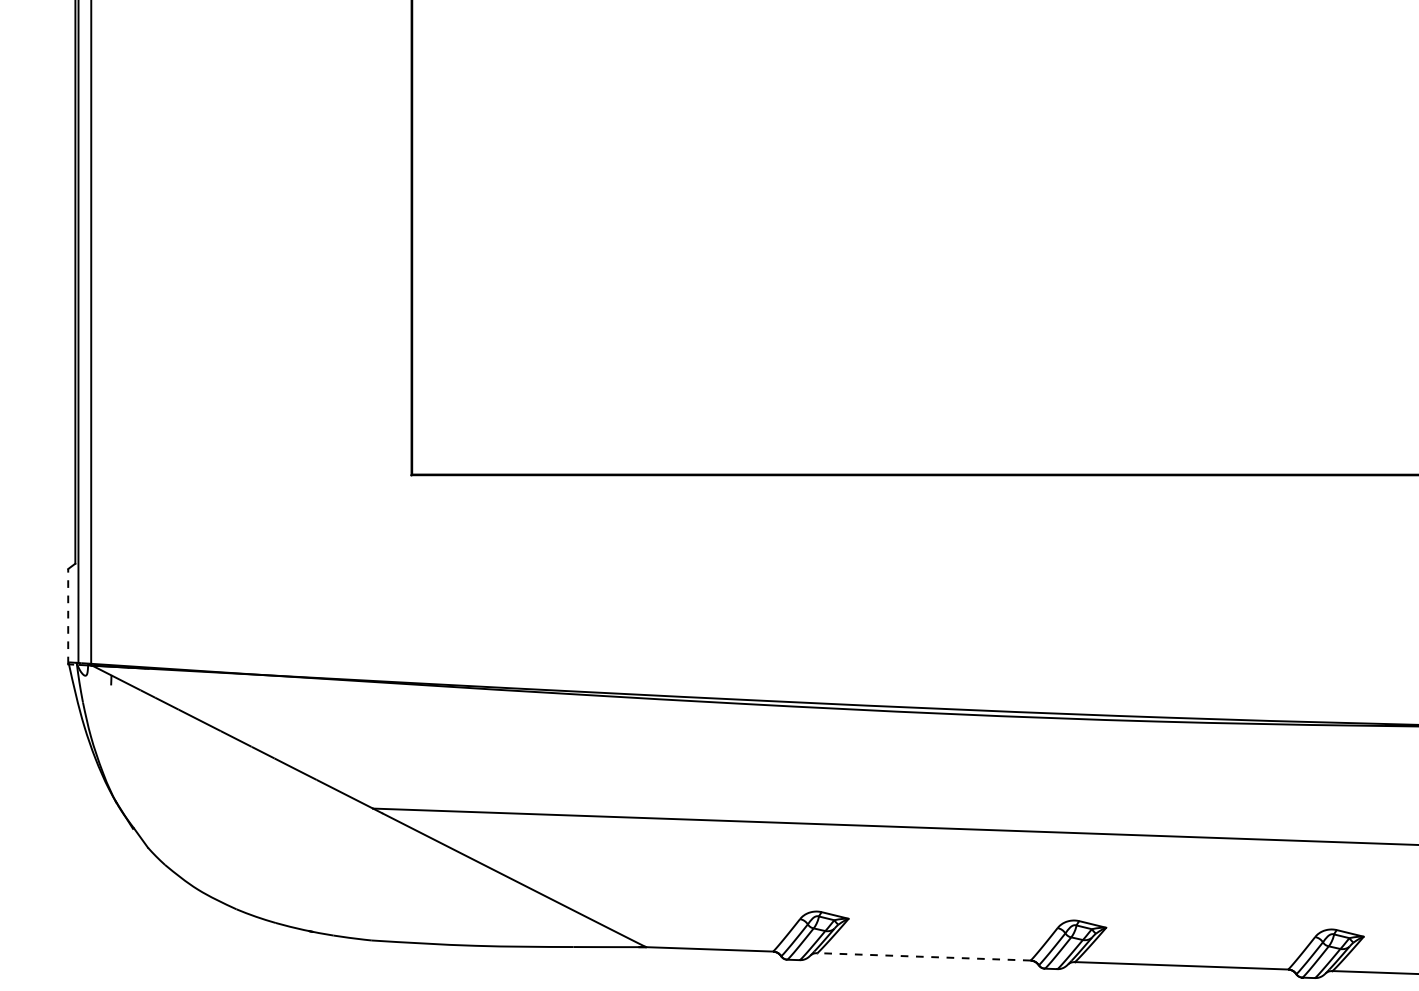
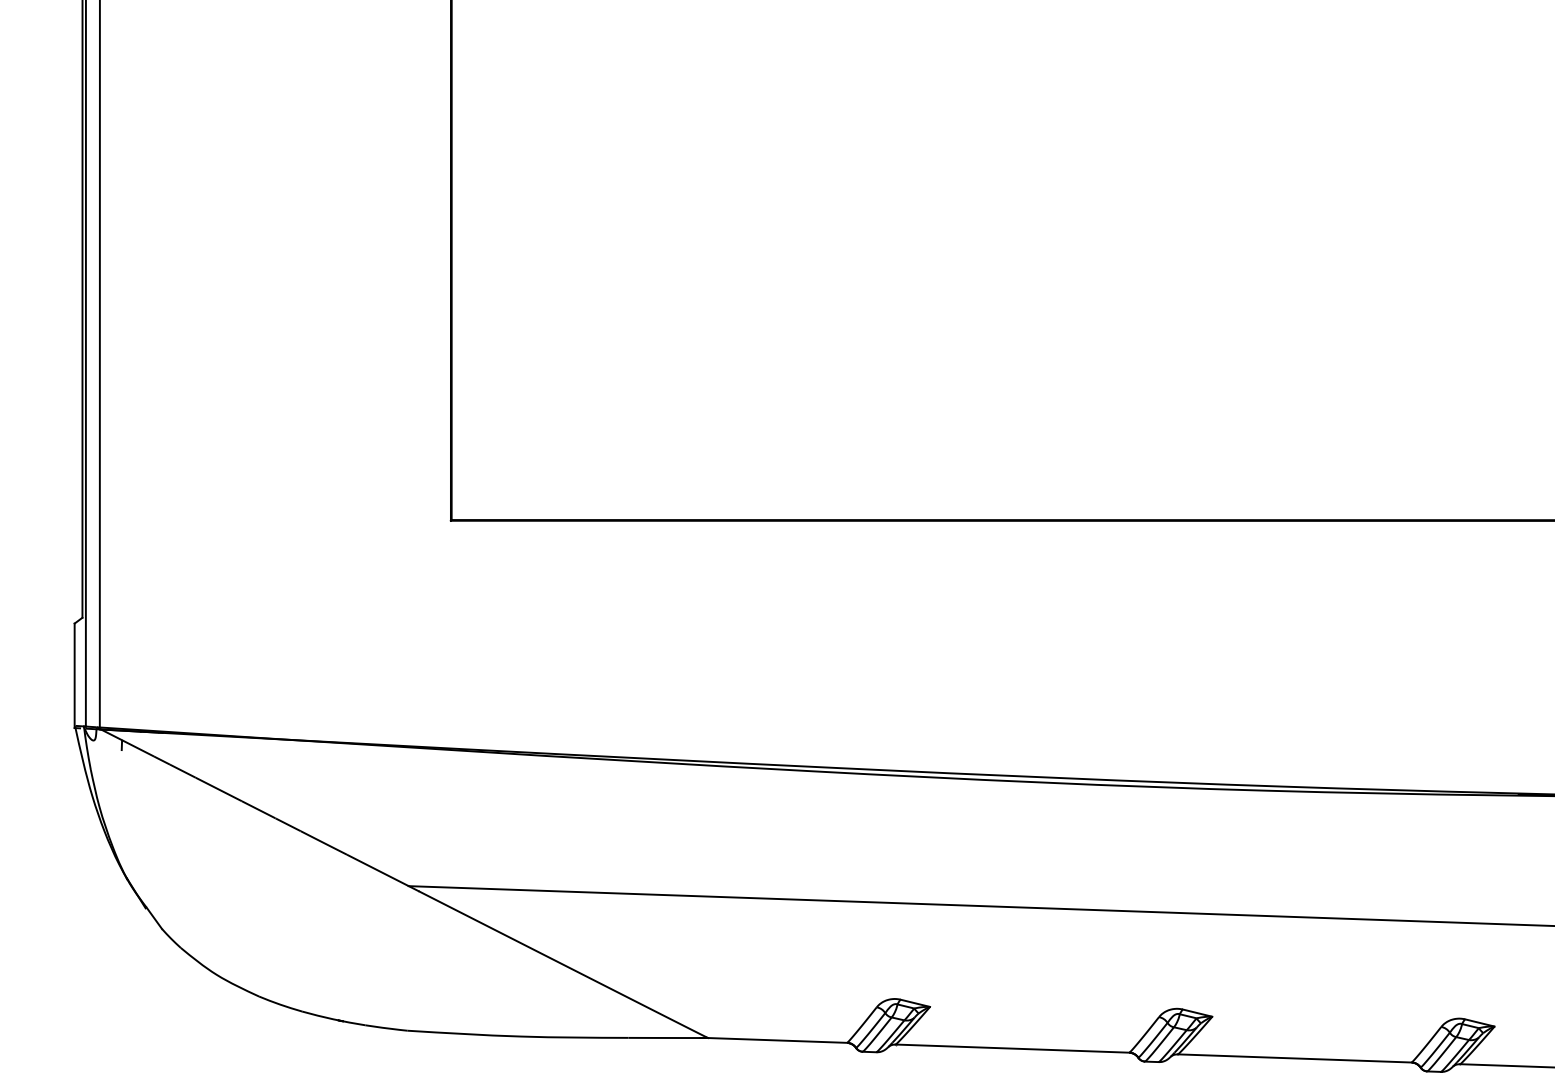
line: (68, 616) -> (74, 675), dashed -> solid
line: (923, 956) -> (1012, 1048), dashed -> solid

